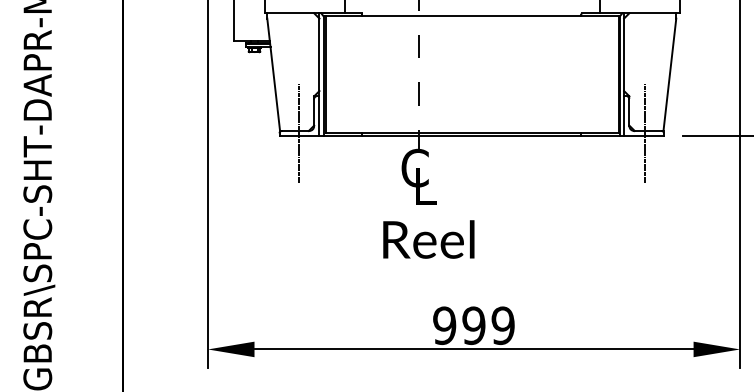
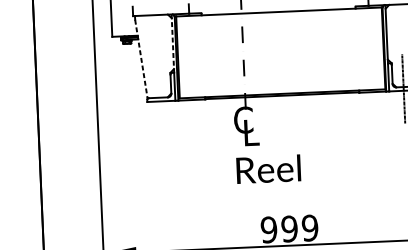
line: (319, 54) -> (172, 43), solid -> dashed
line: (273, 74) -> (141, 58), solid -> dashed
line: (298, 133) -> (160, 99), removed
text: (428, 239) -> (268, 169), moved

